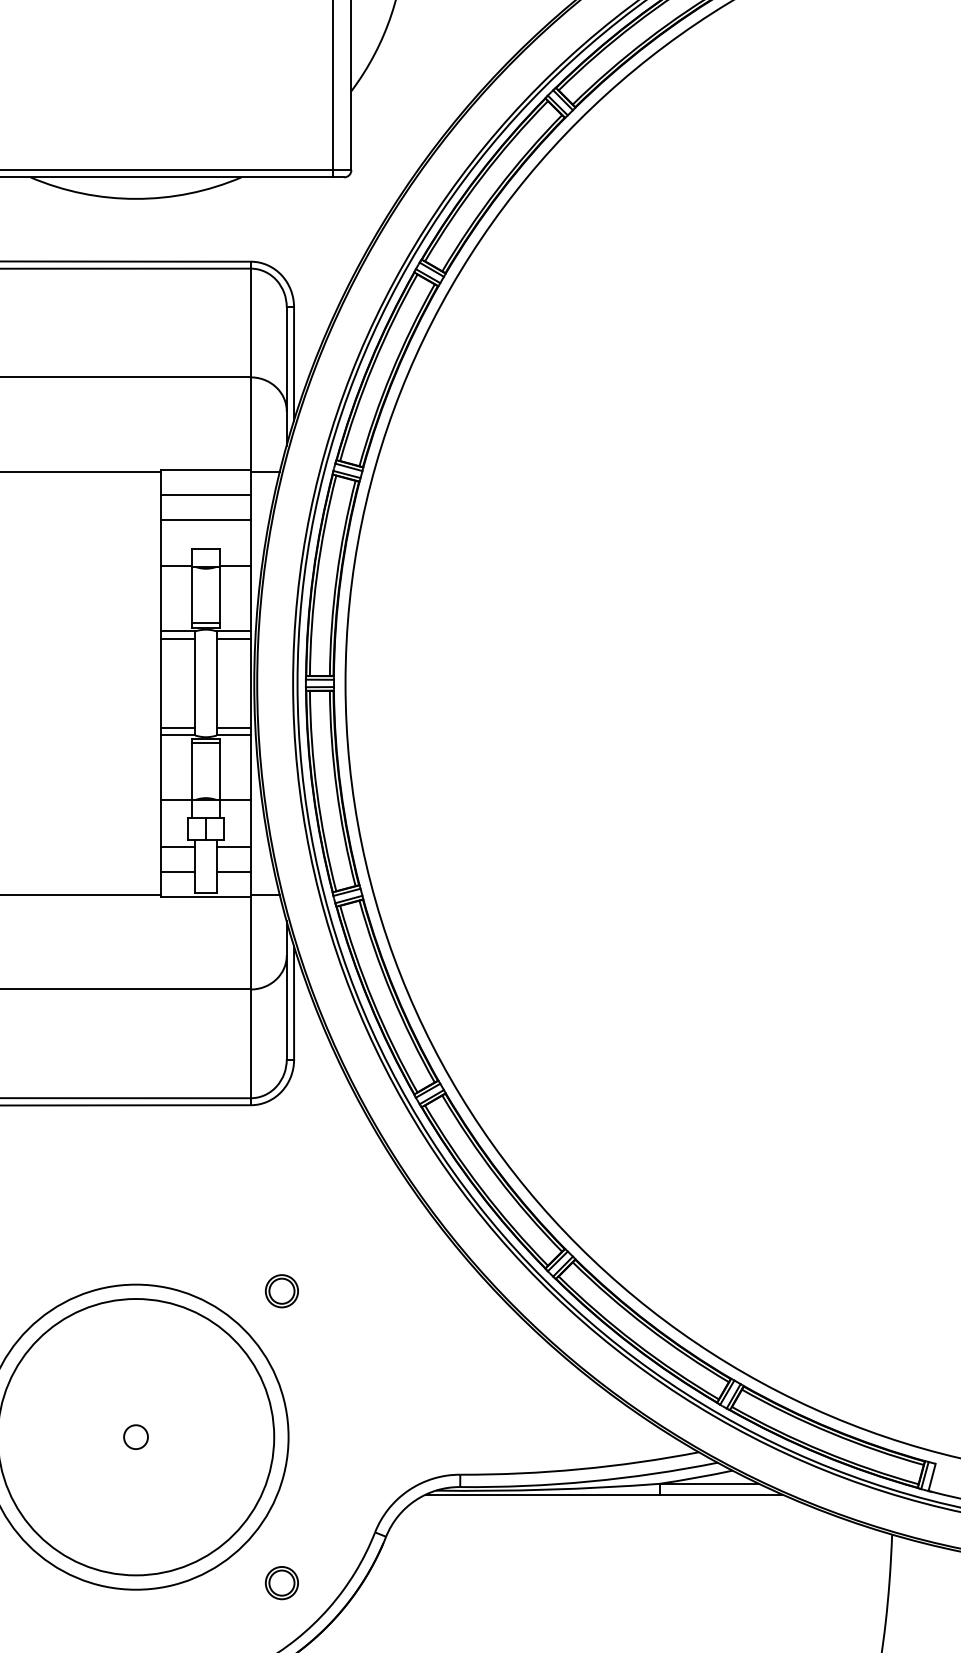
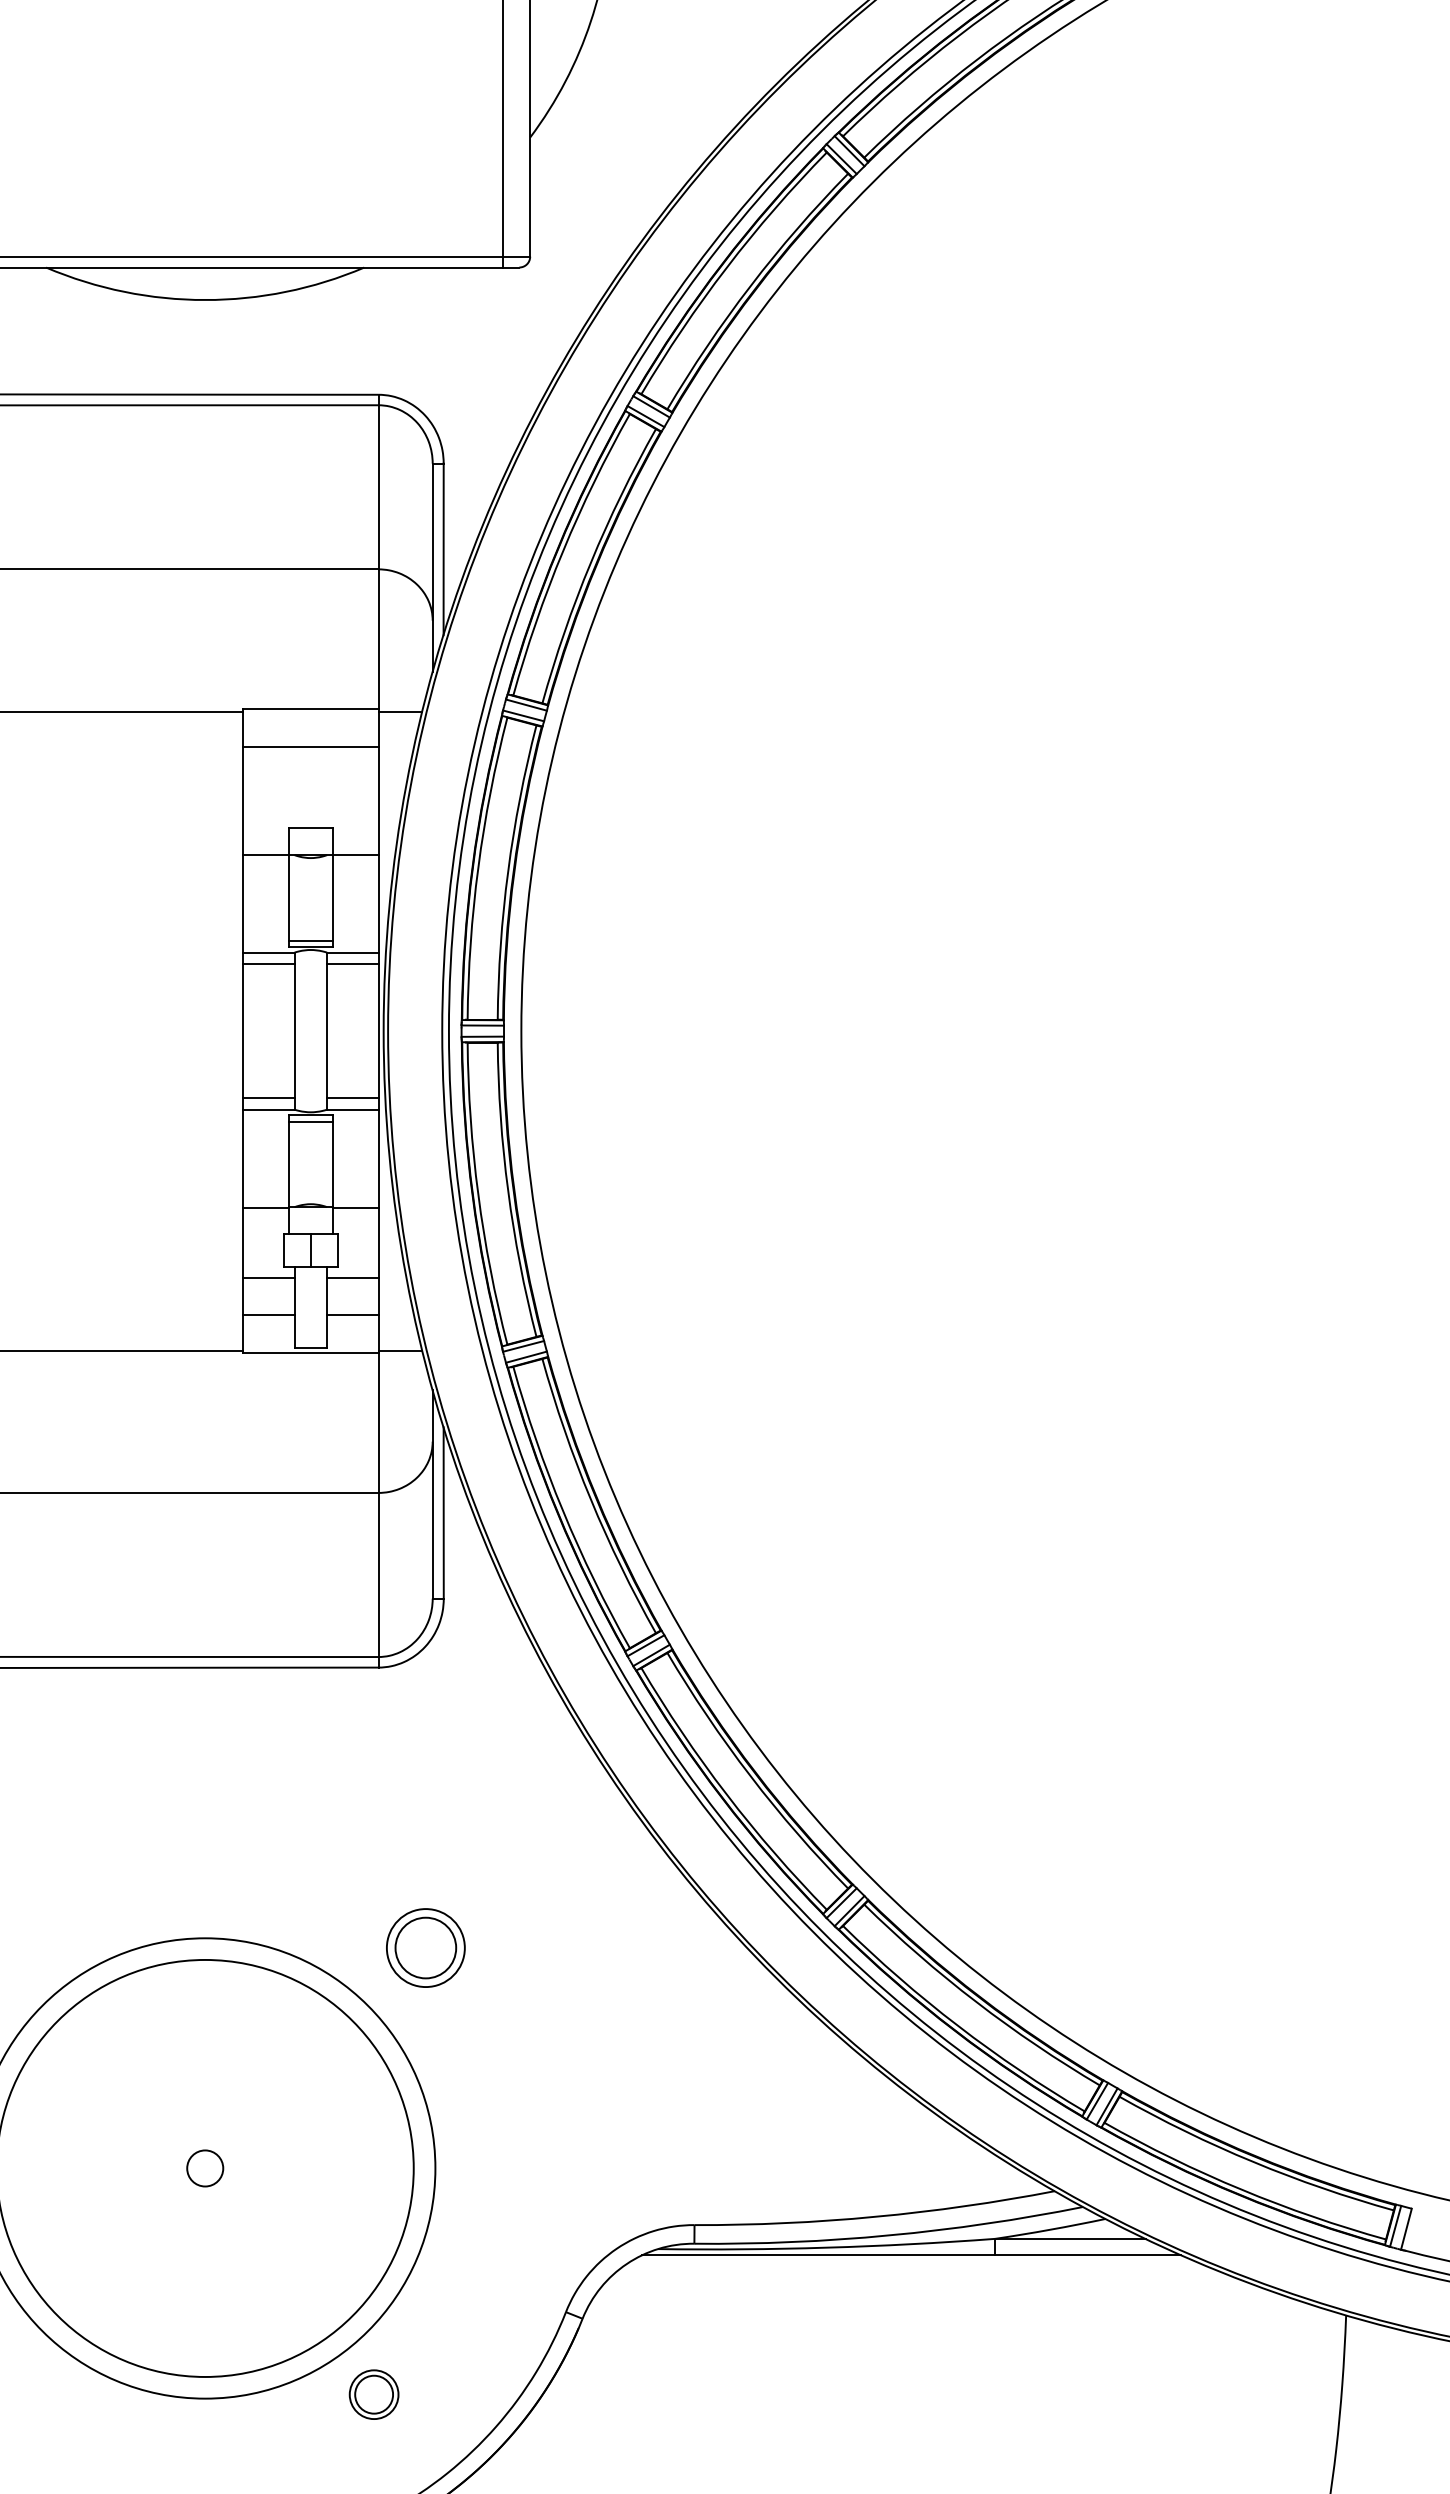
line: (205, 519) -> (310, 783), removed
part: (281, 1291) -> (424, 1948), size x1.6
part: (281, 1583) -> (373, 2395), moved

